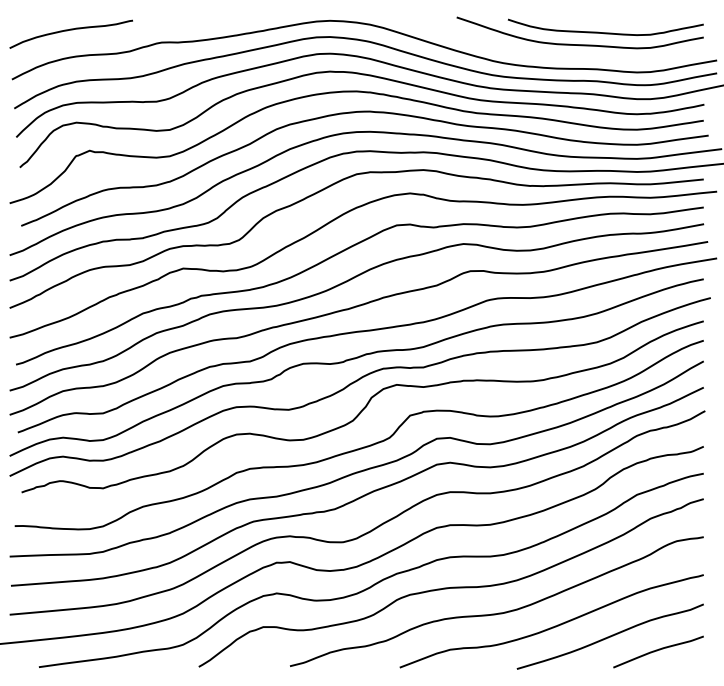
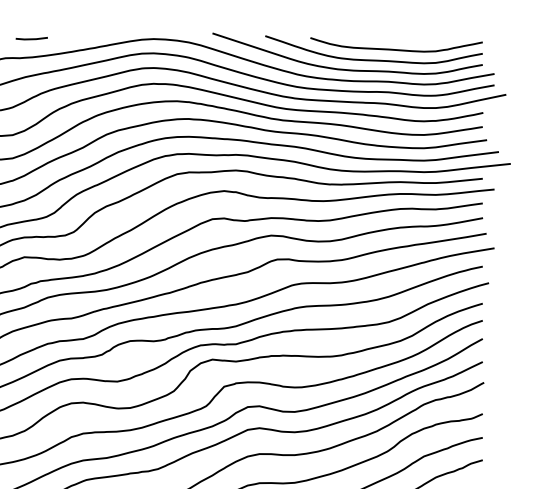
line: (191, 20) -> (31, 38), added
curve: (546, 54) -> (344, 68), added

